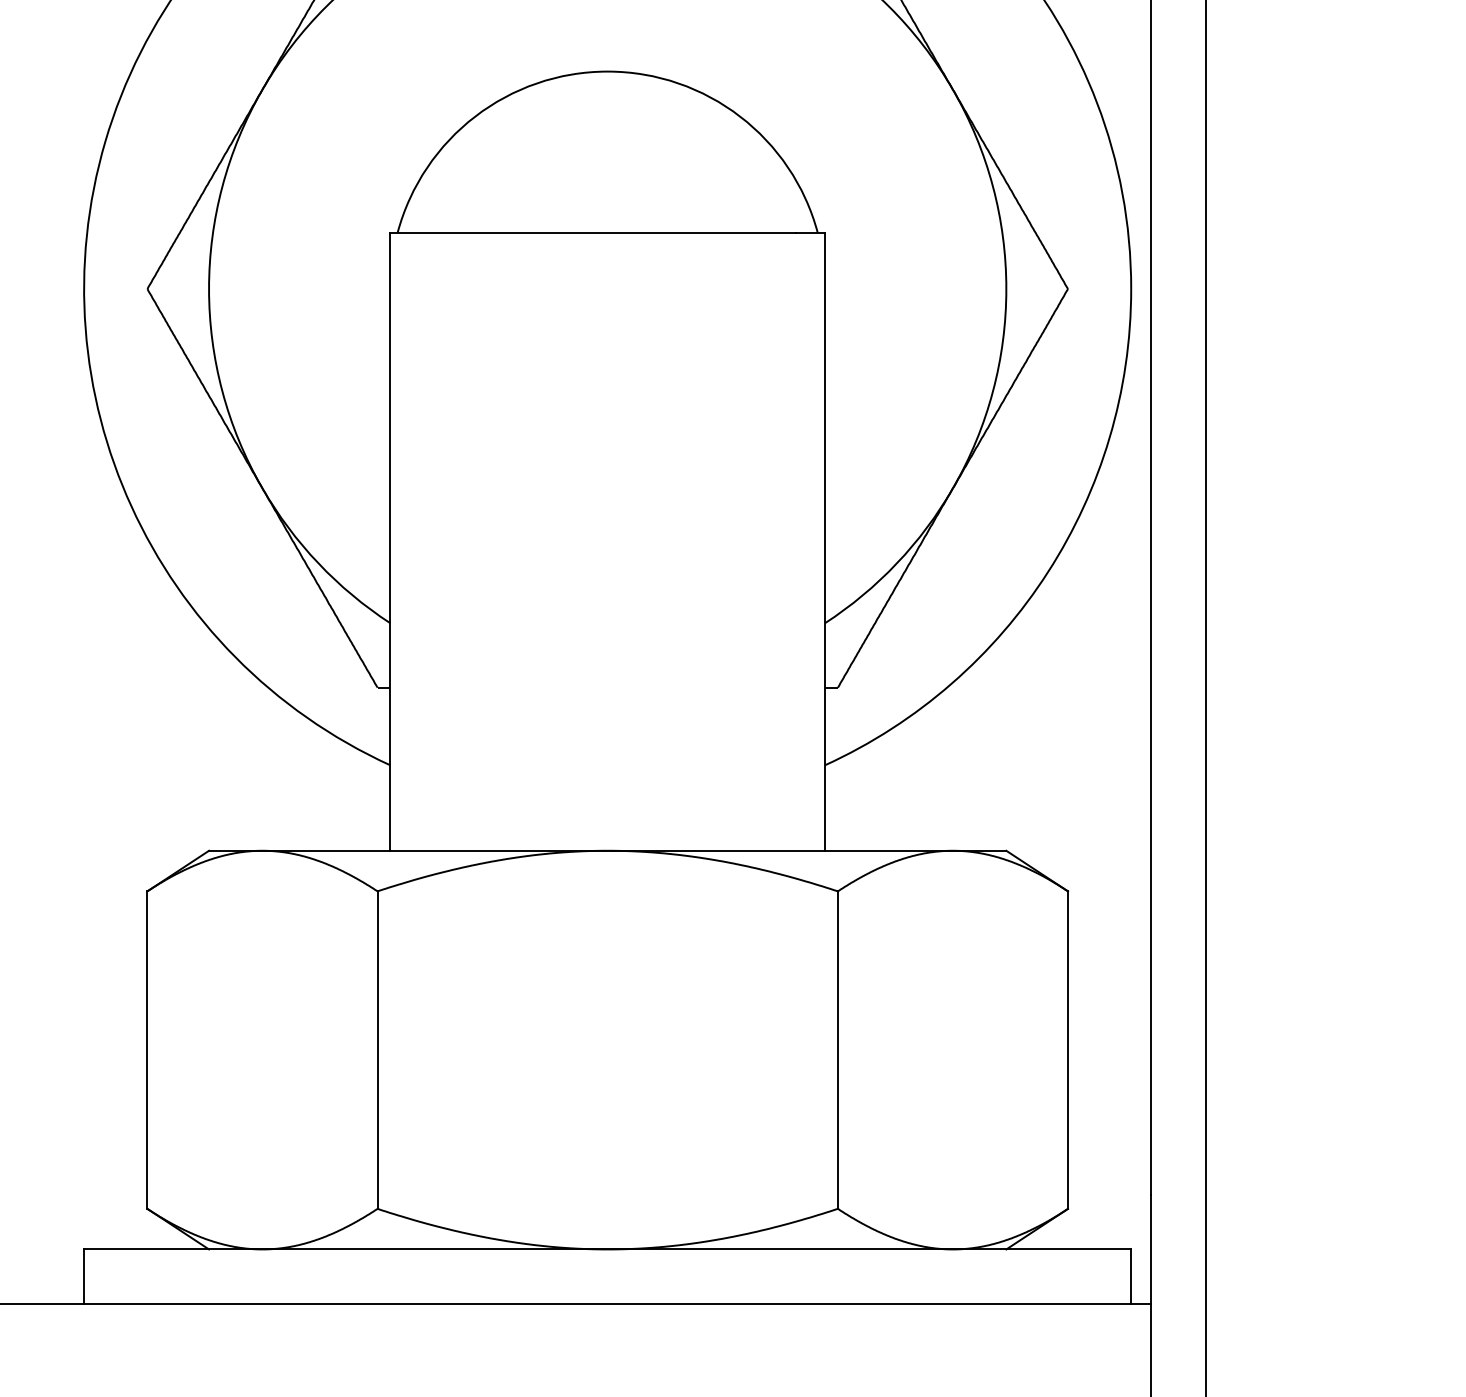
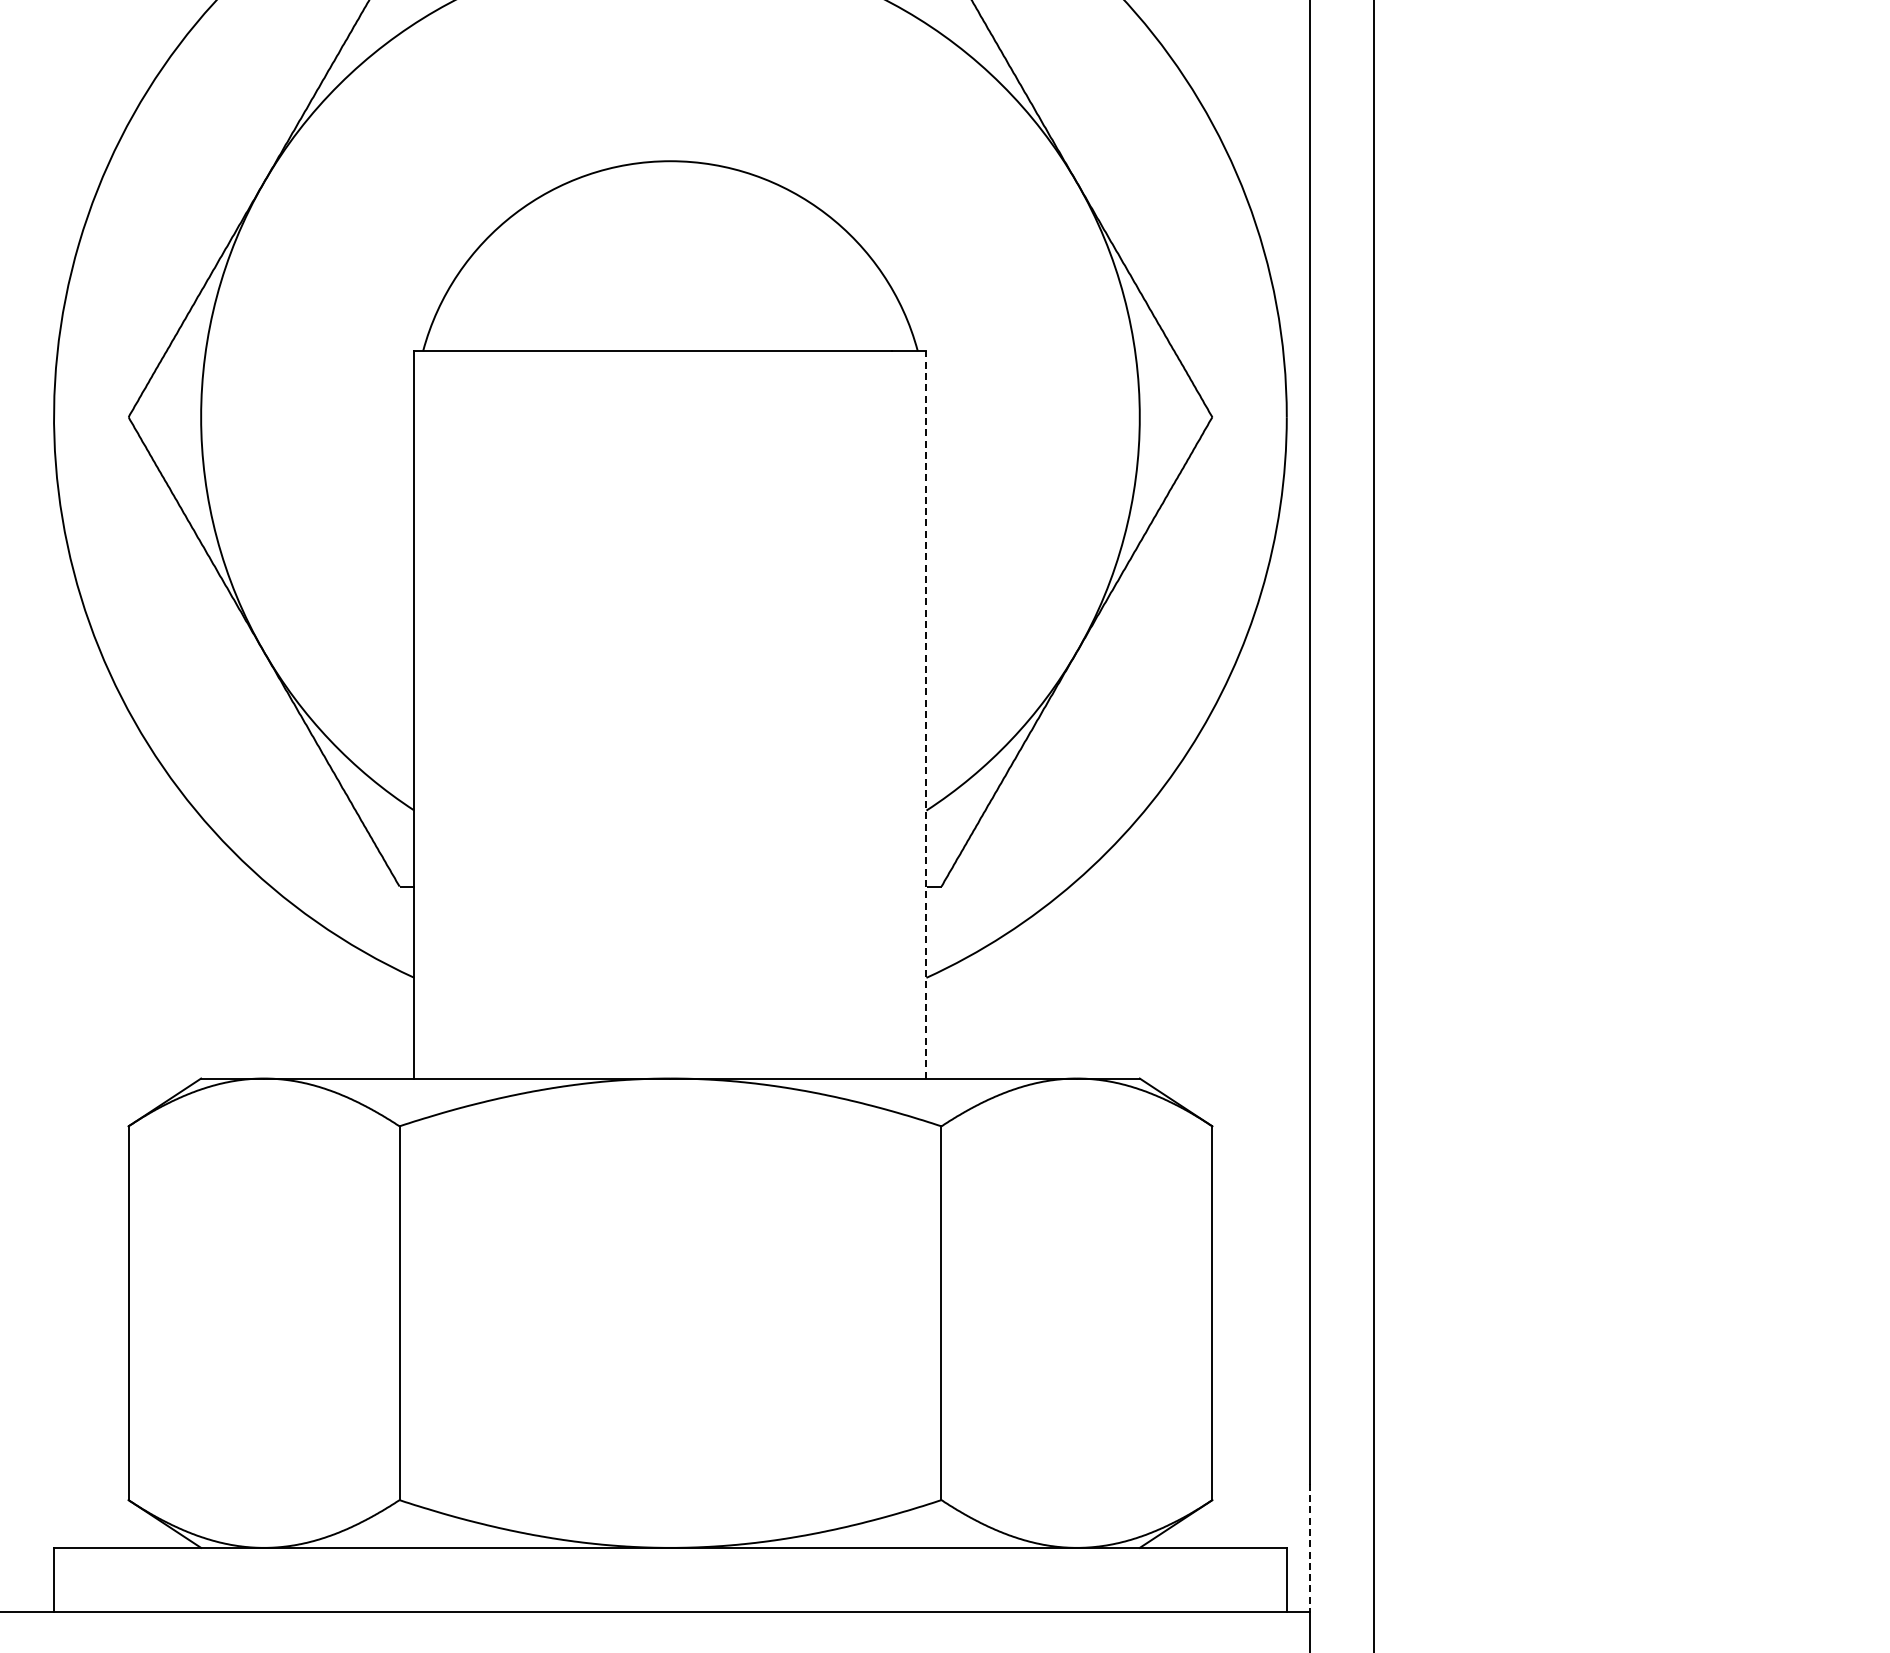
line: (825, 541) -> (926, 714), solid -> dashed
line: (1151, 1249) -> (1310, 1548), solid -> dashed

